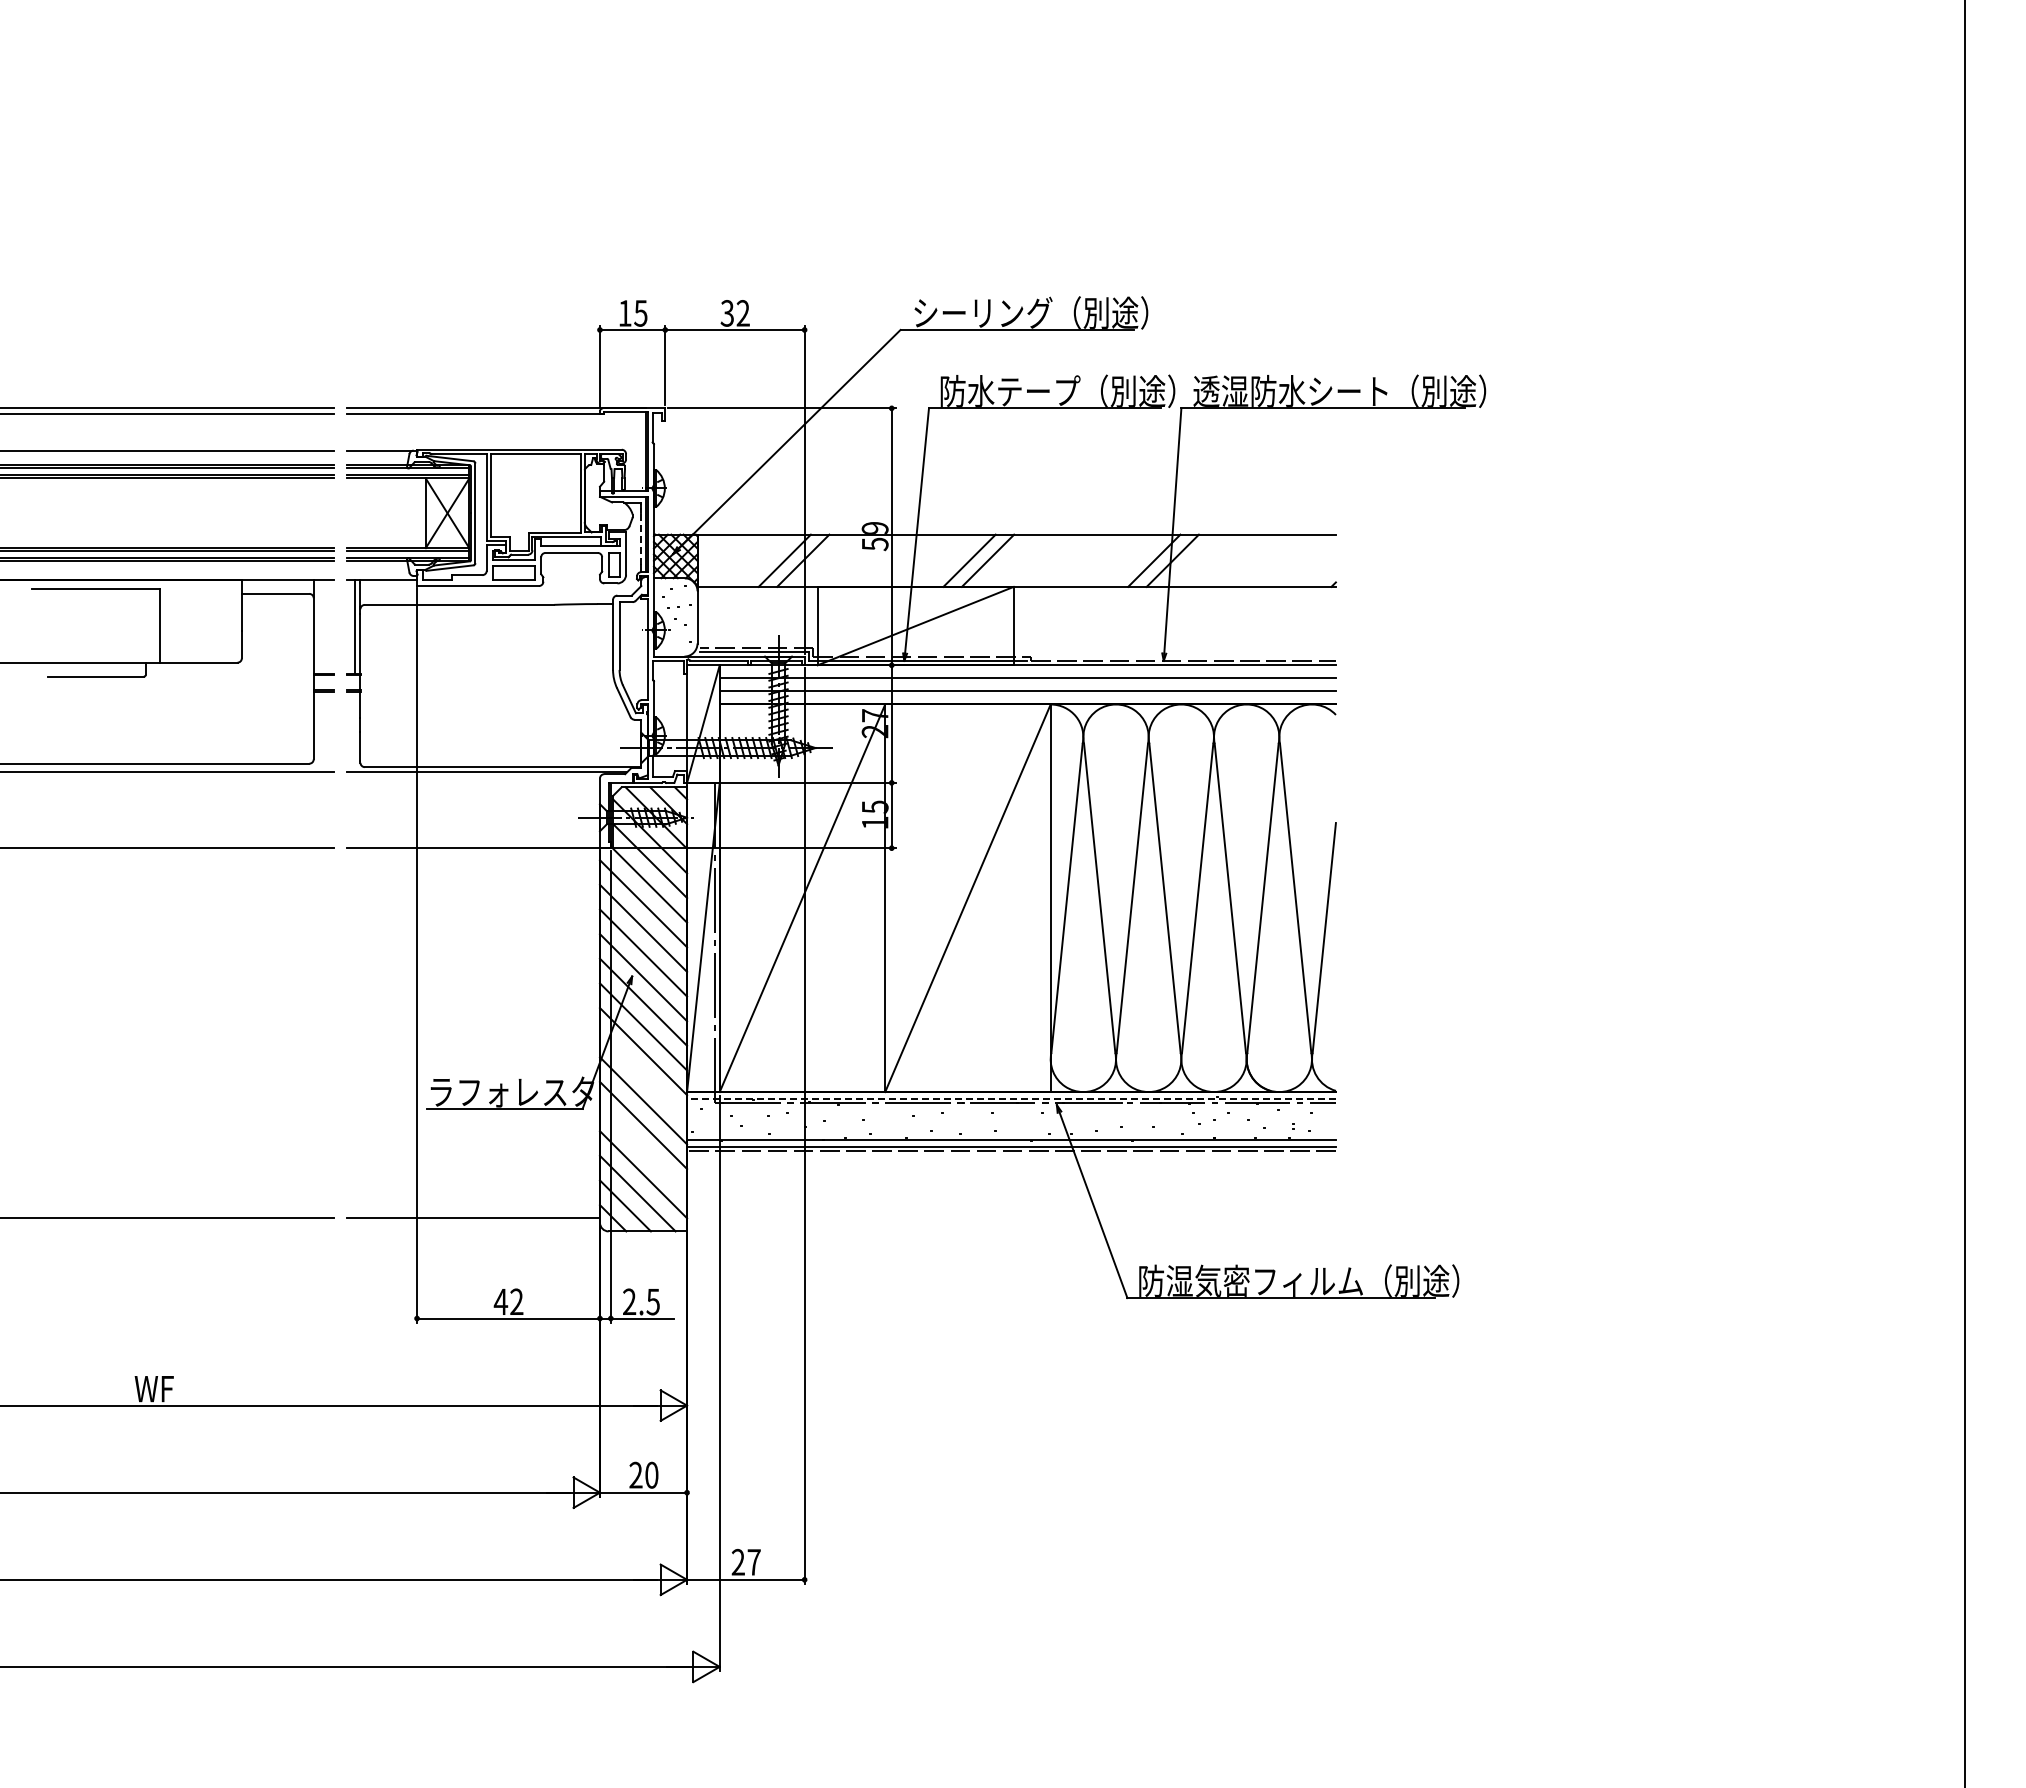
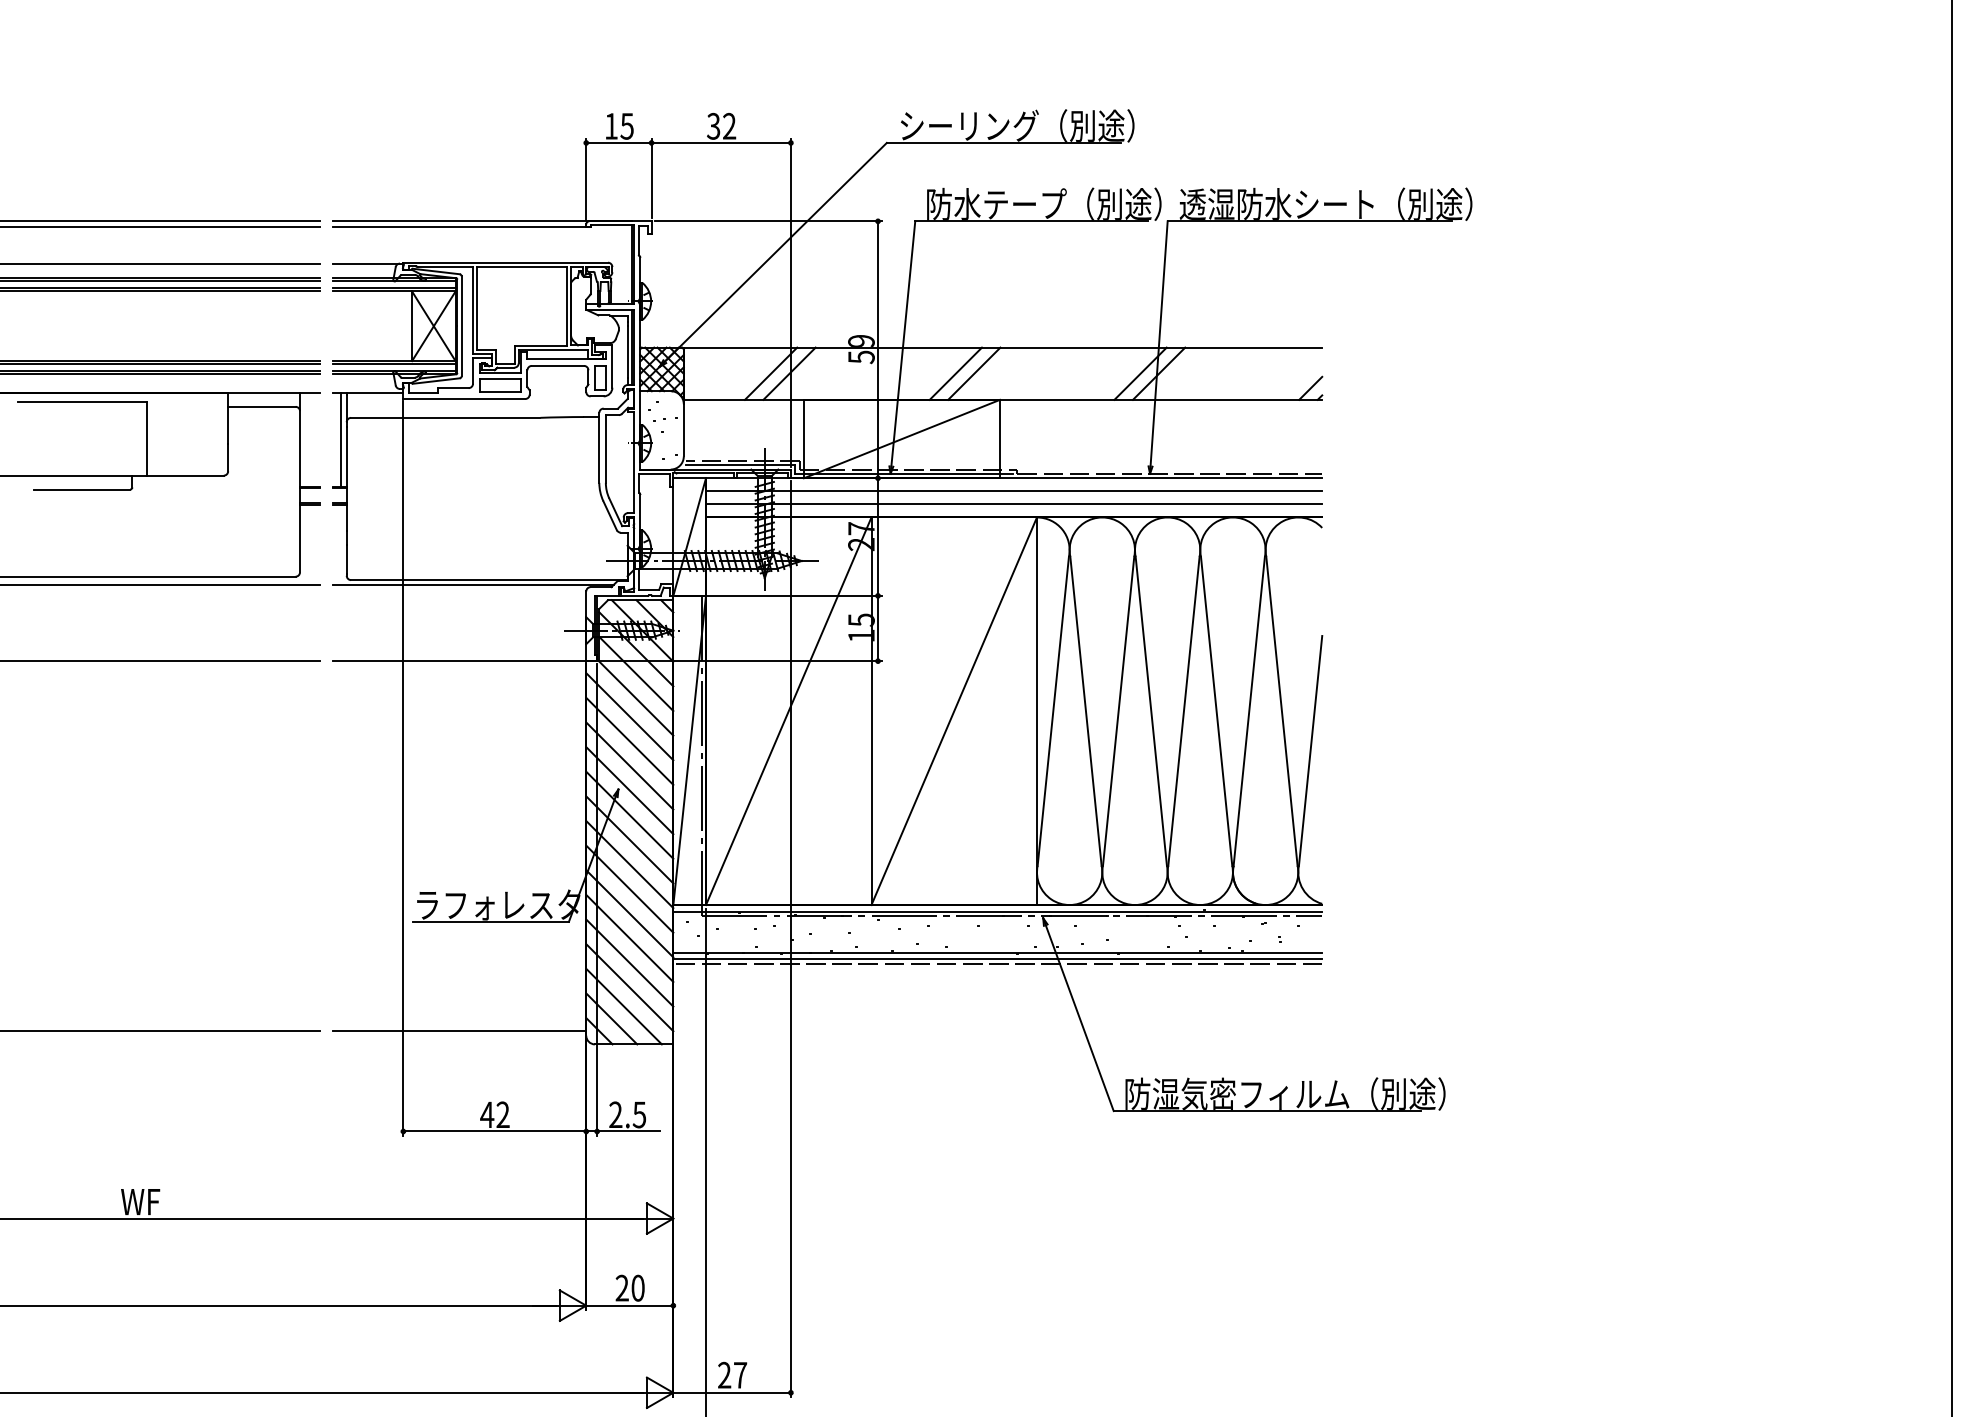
line: (641, 538) -> (627, 351), dashed -> solid
line: (1323, 574) -> (1309, 387), added
line: (643, 1075) -> (629, 888), added
line: (1011, 1098) -> (997, 911), dashed -> solid
line: (643, 1149) -> (629, 962), added

